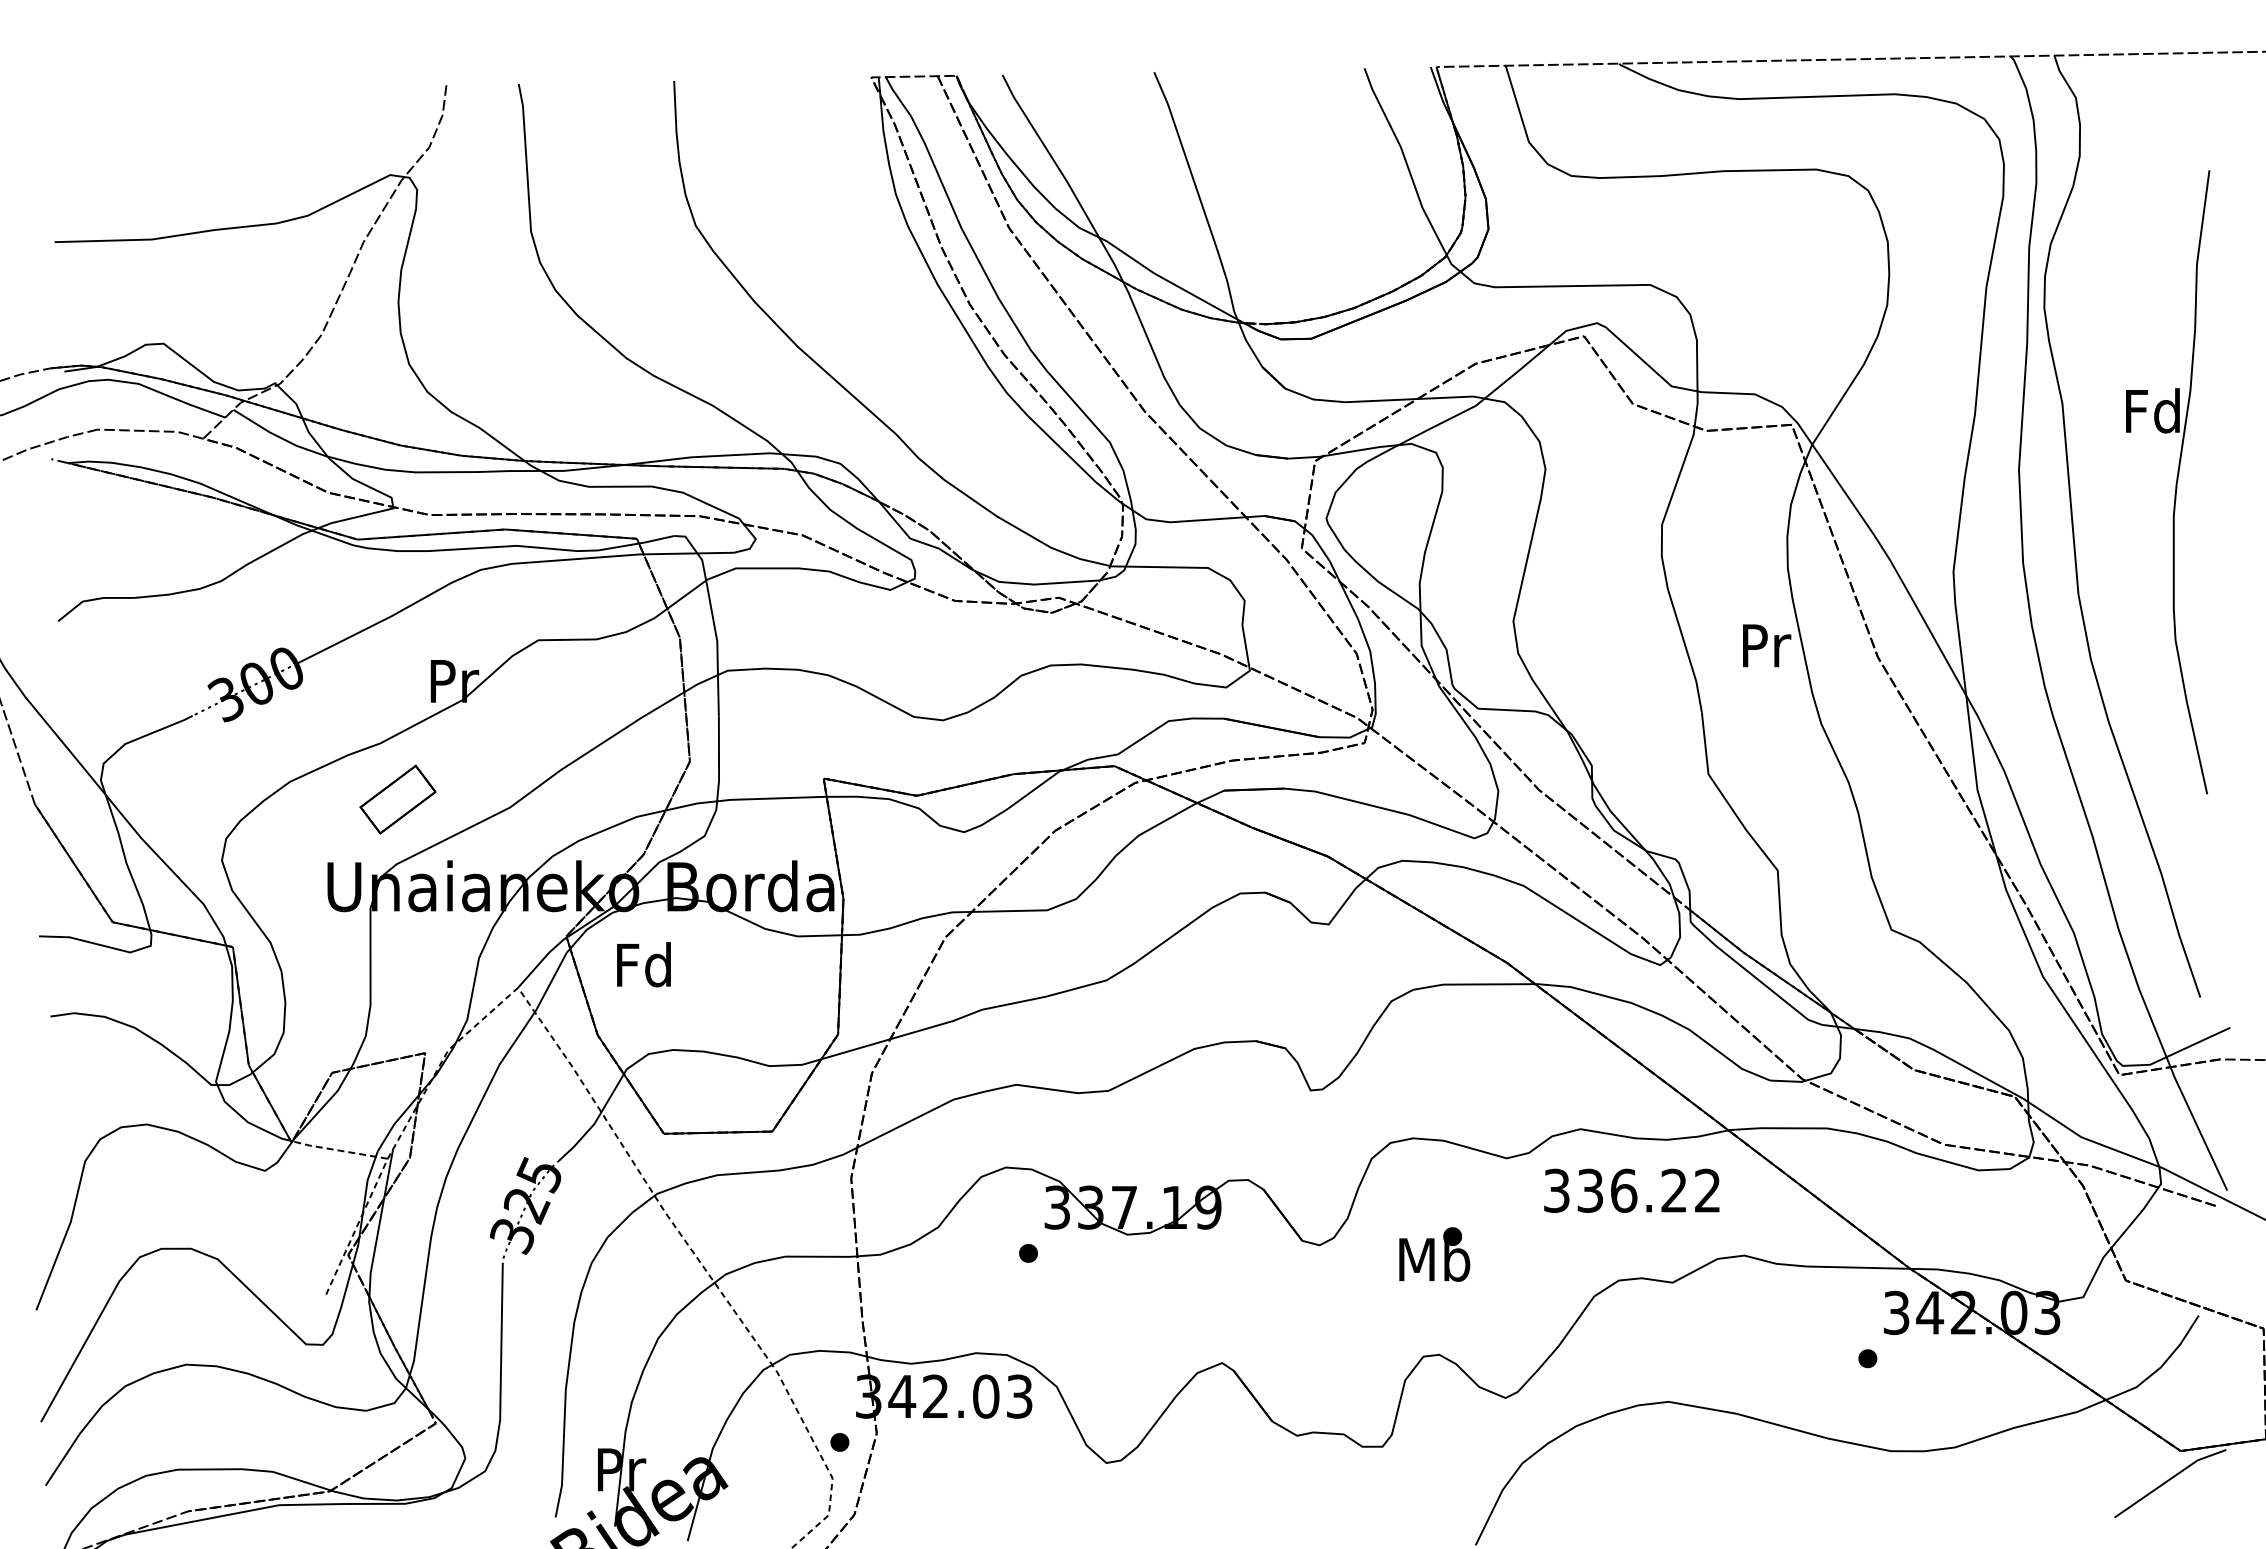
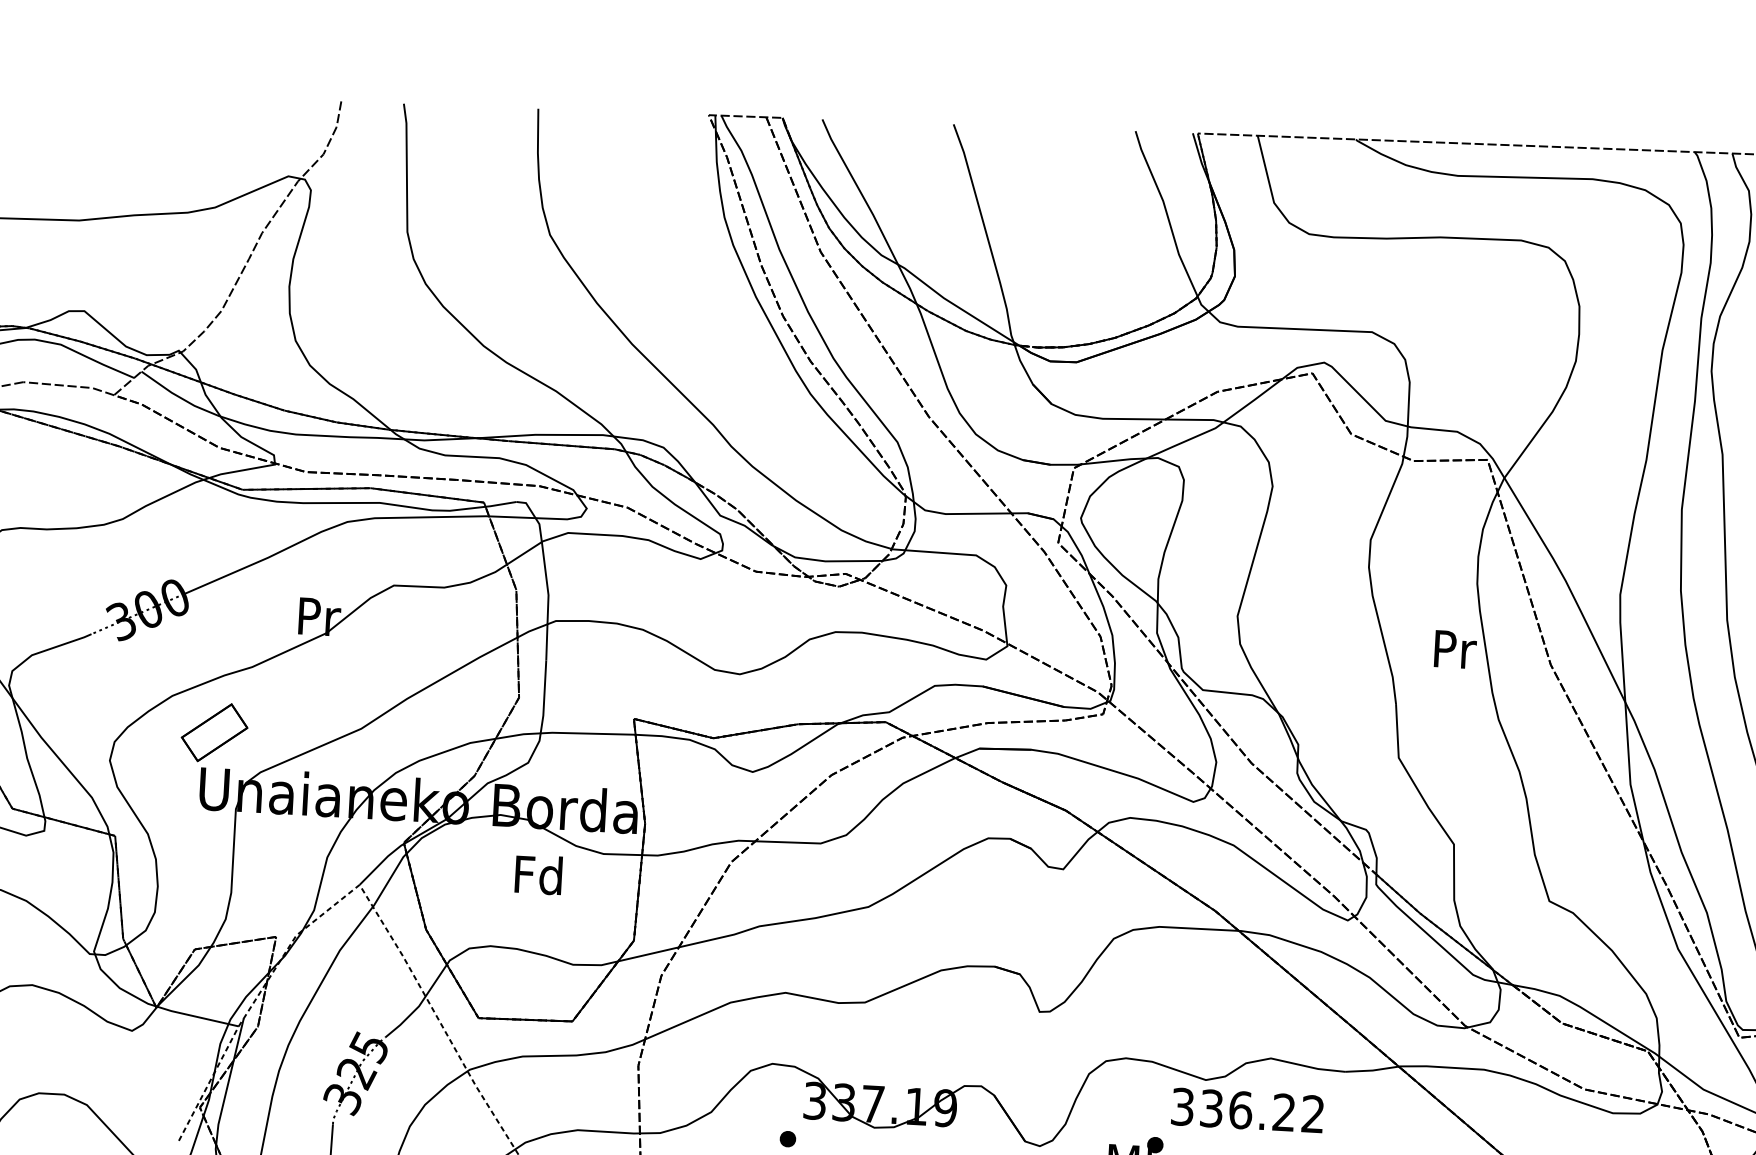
part: (397, 799) -> (214, 732), moved
text: (643, 964) -> (538, 874), moved
line: (338, 1150) -> (196, 1016), dashed -> solid
text: (1631, 1190) -> (1247, 1110), moved

